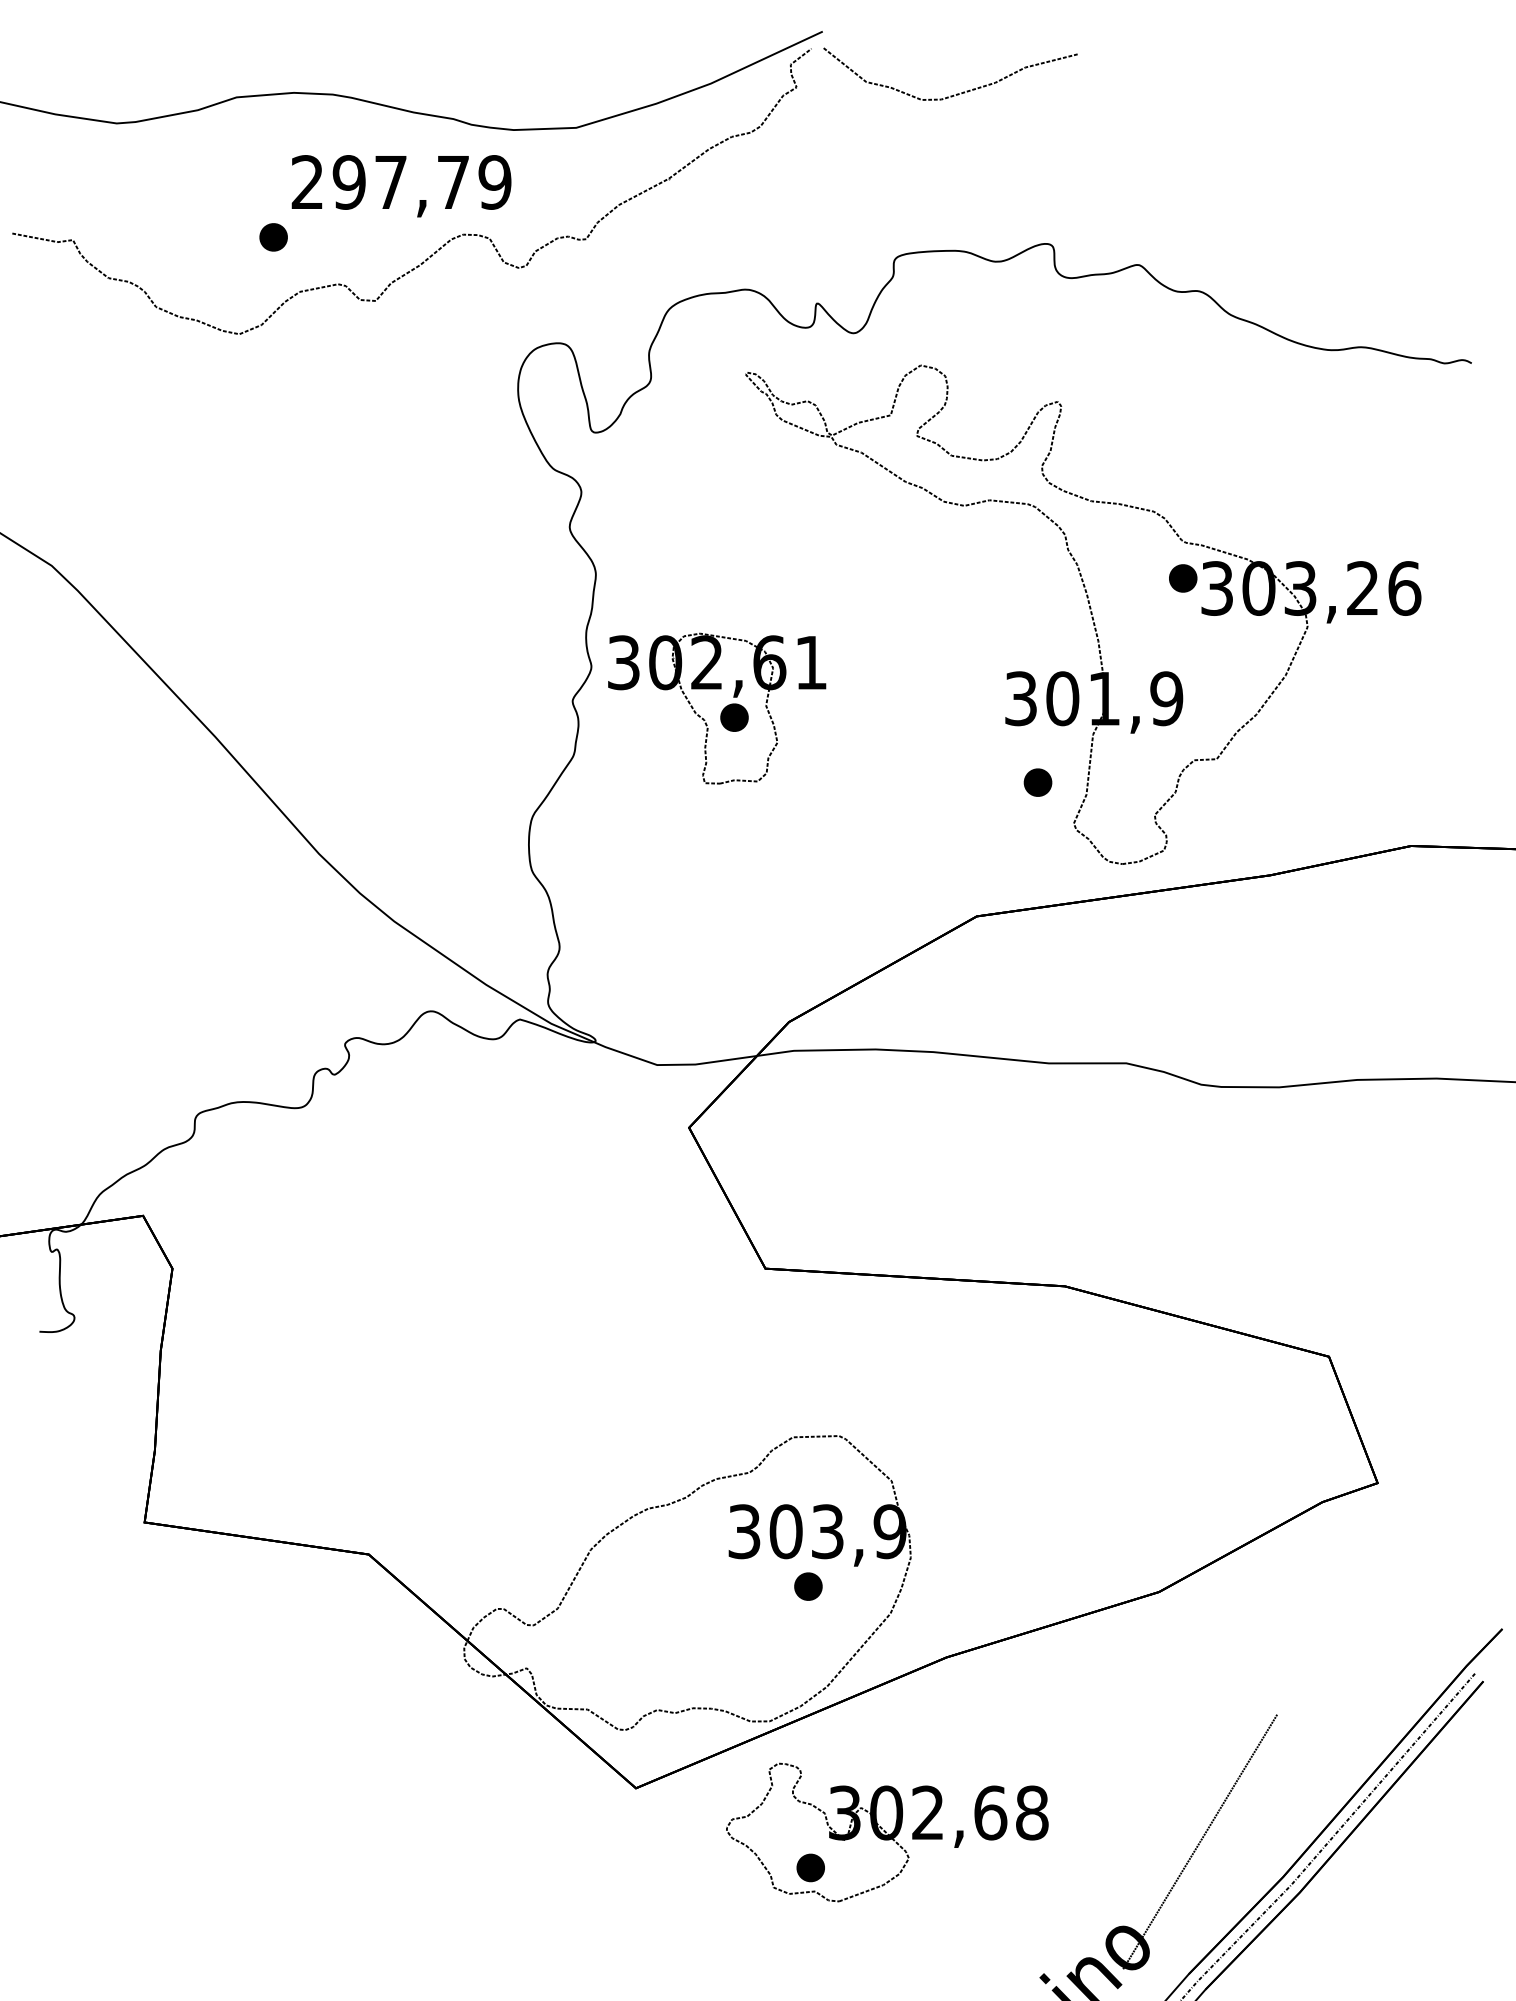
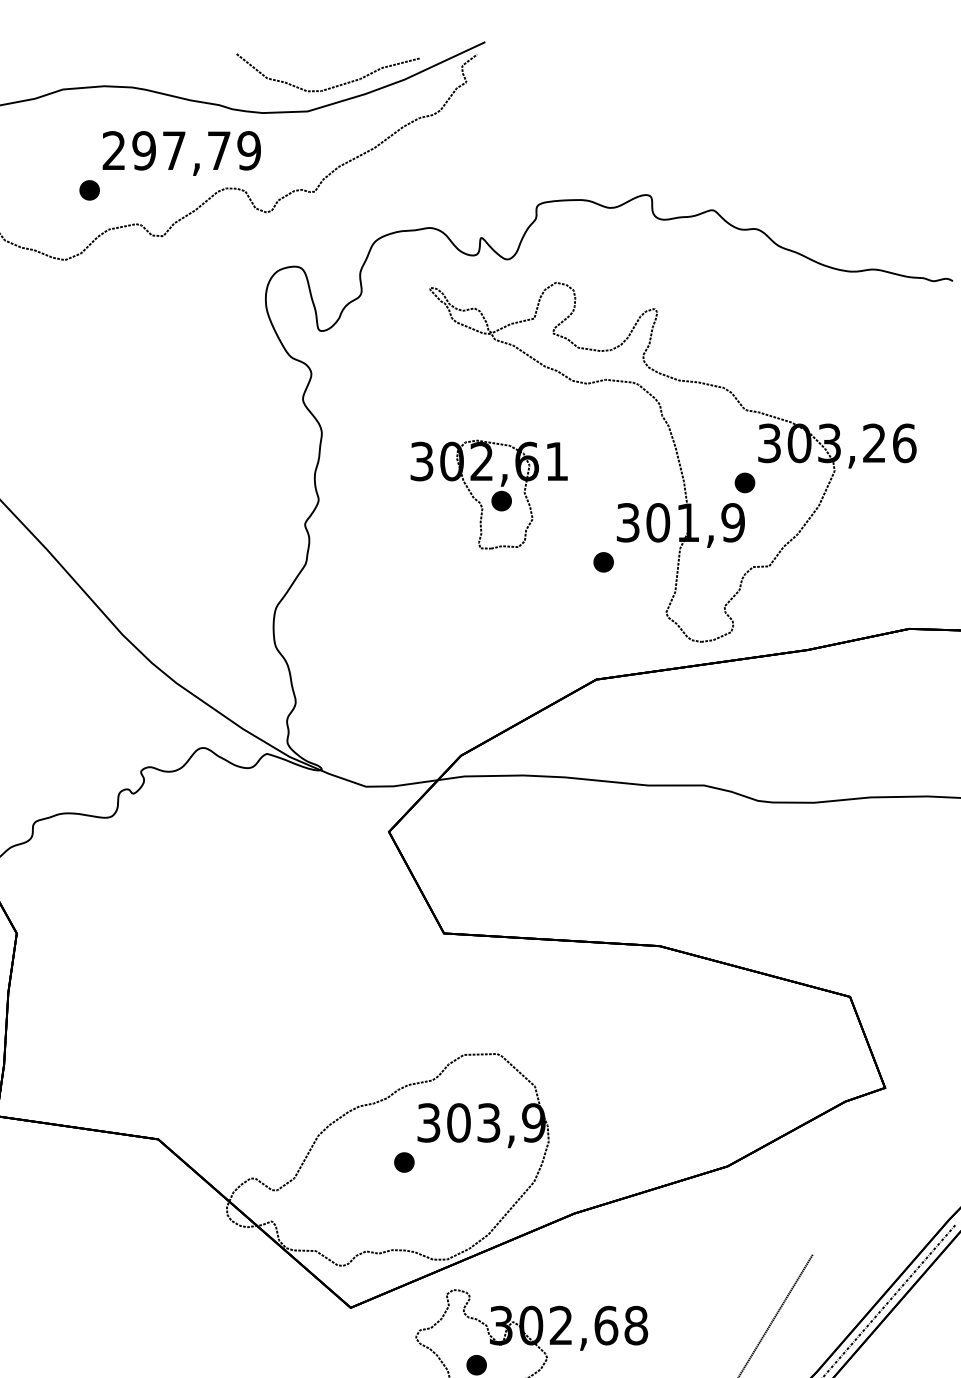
curve: (957, 93) -> (333, 86), moved
part: (1183, 578) -> (745, 482), moved
part: (717, 708) -> (489, 494), moved
part: (1037, 782) -> (603, 562), moved
part: (808, 1586) -> (404, 1162), moved

